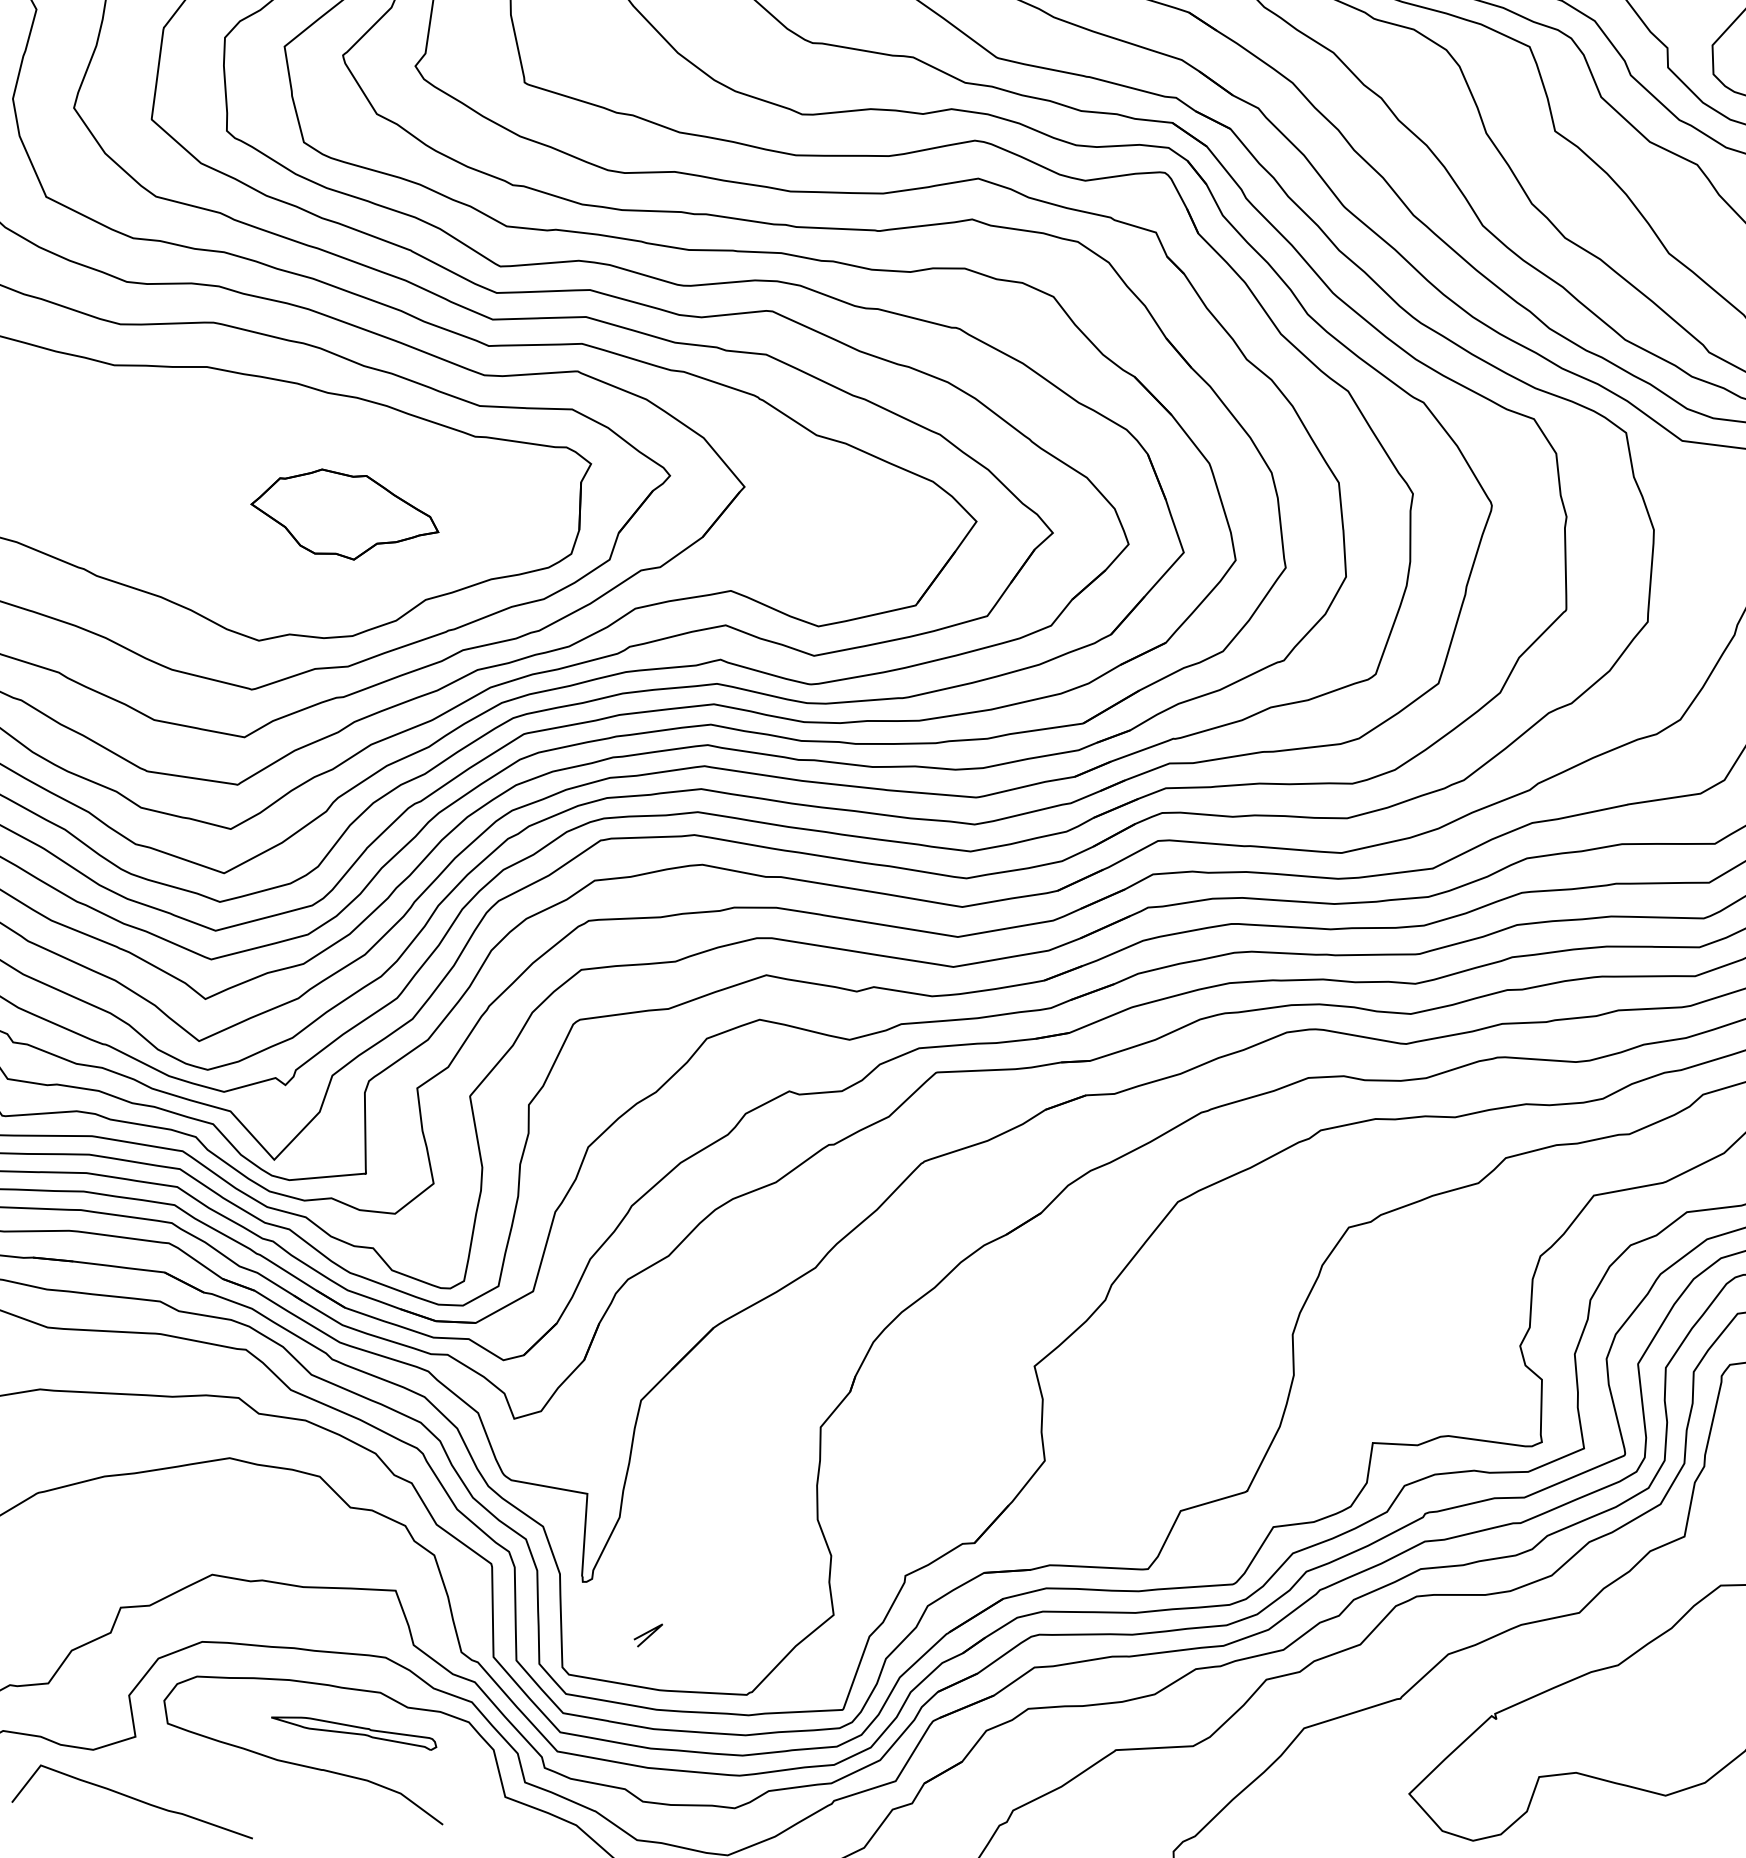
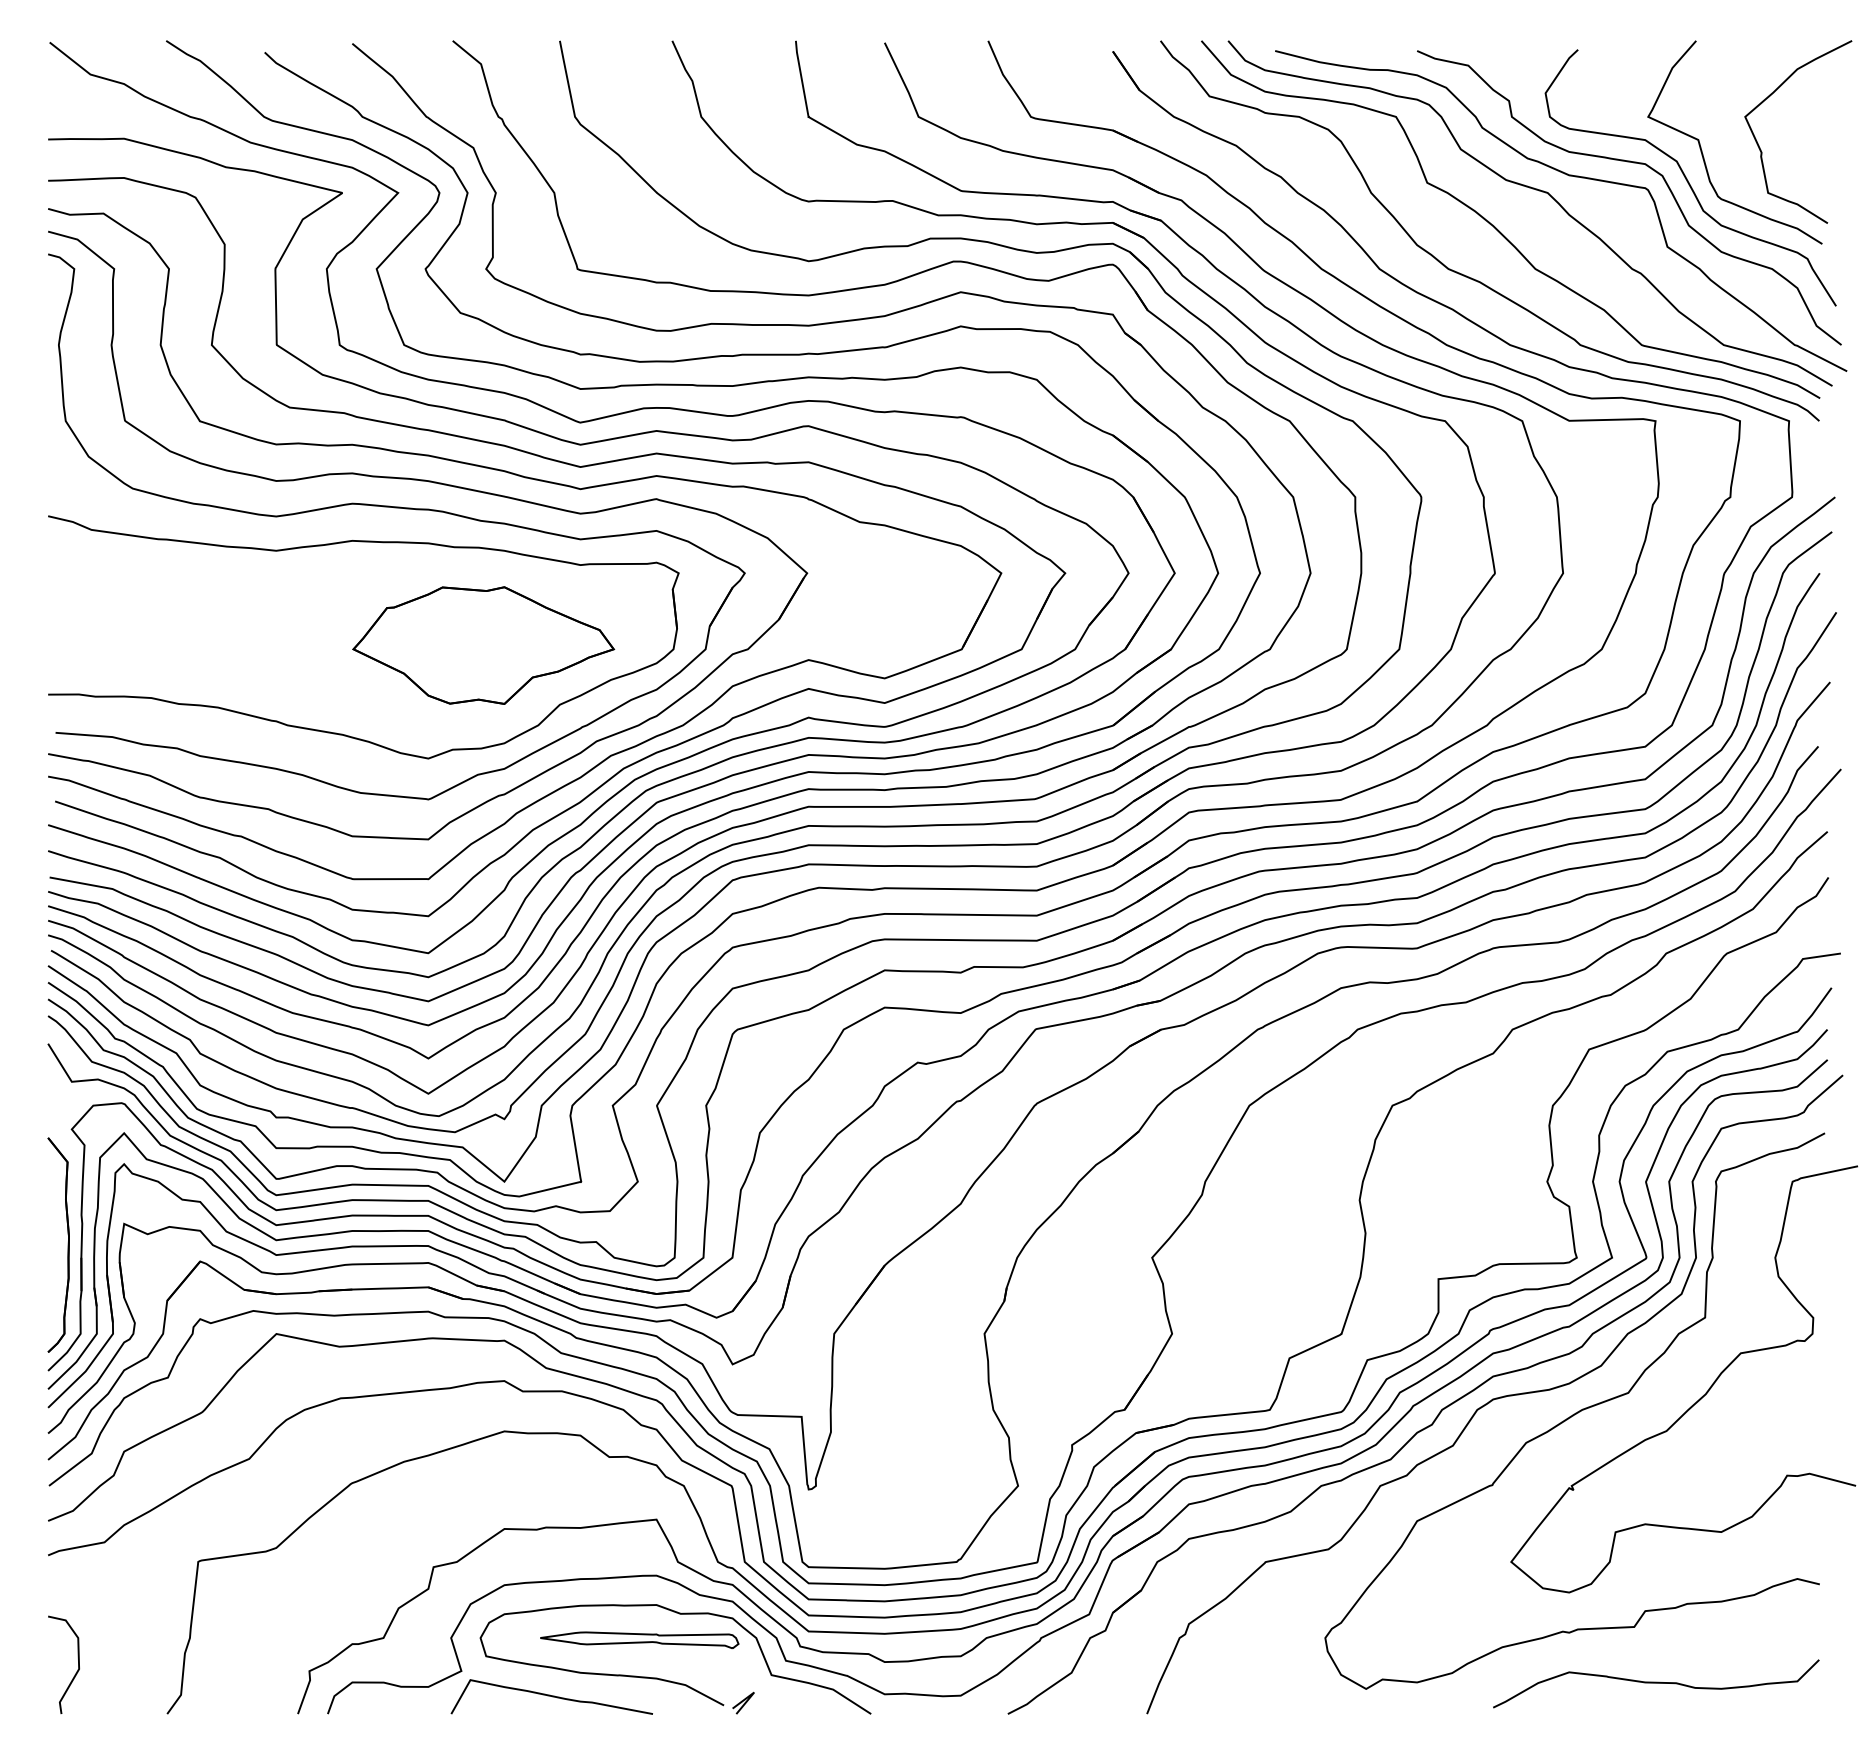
part: (345, 515) -> (483, 645), size x1.67
line: (648, 1633) -> (743, 1701), moved
part: (353, 1730) -> (639, 1639), size x1.43
curve: (134, 1799) -> (551, 1696), moved

